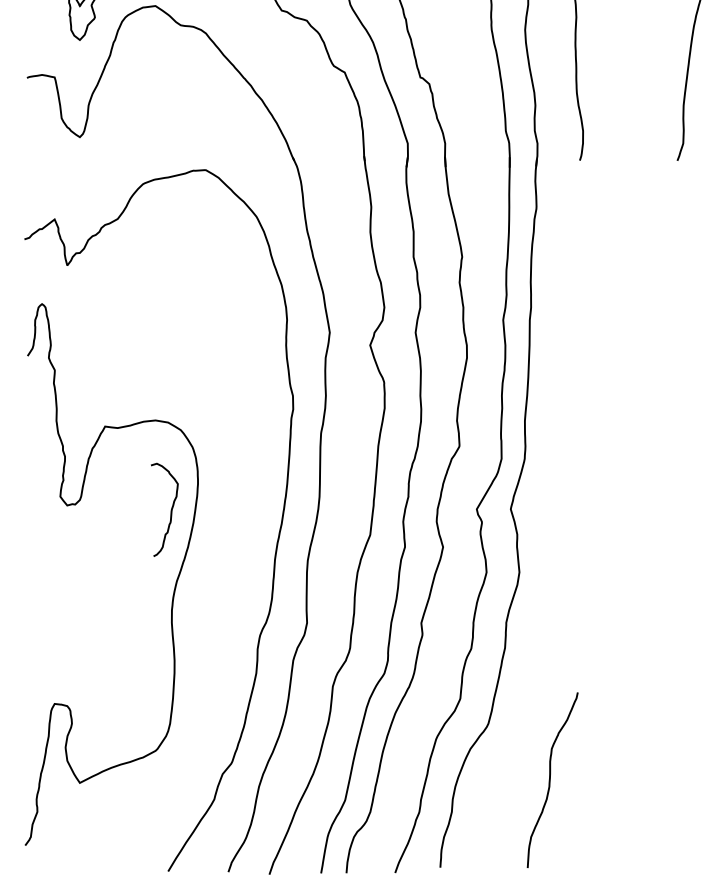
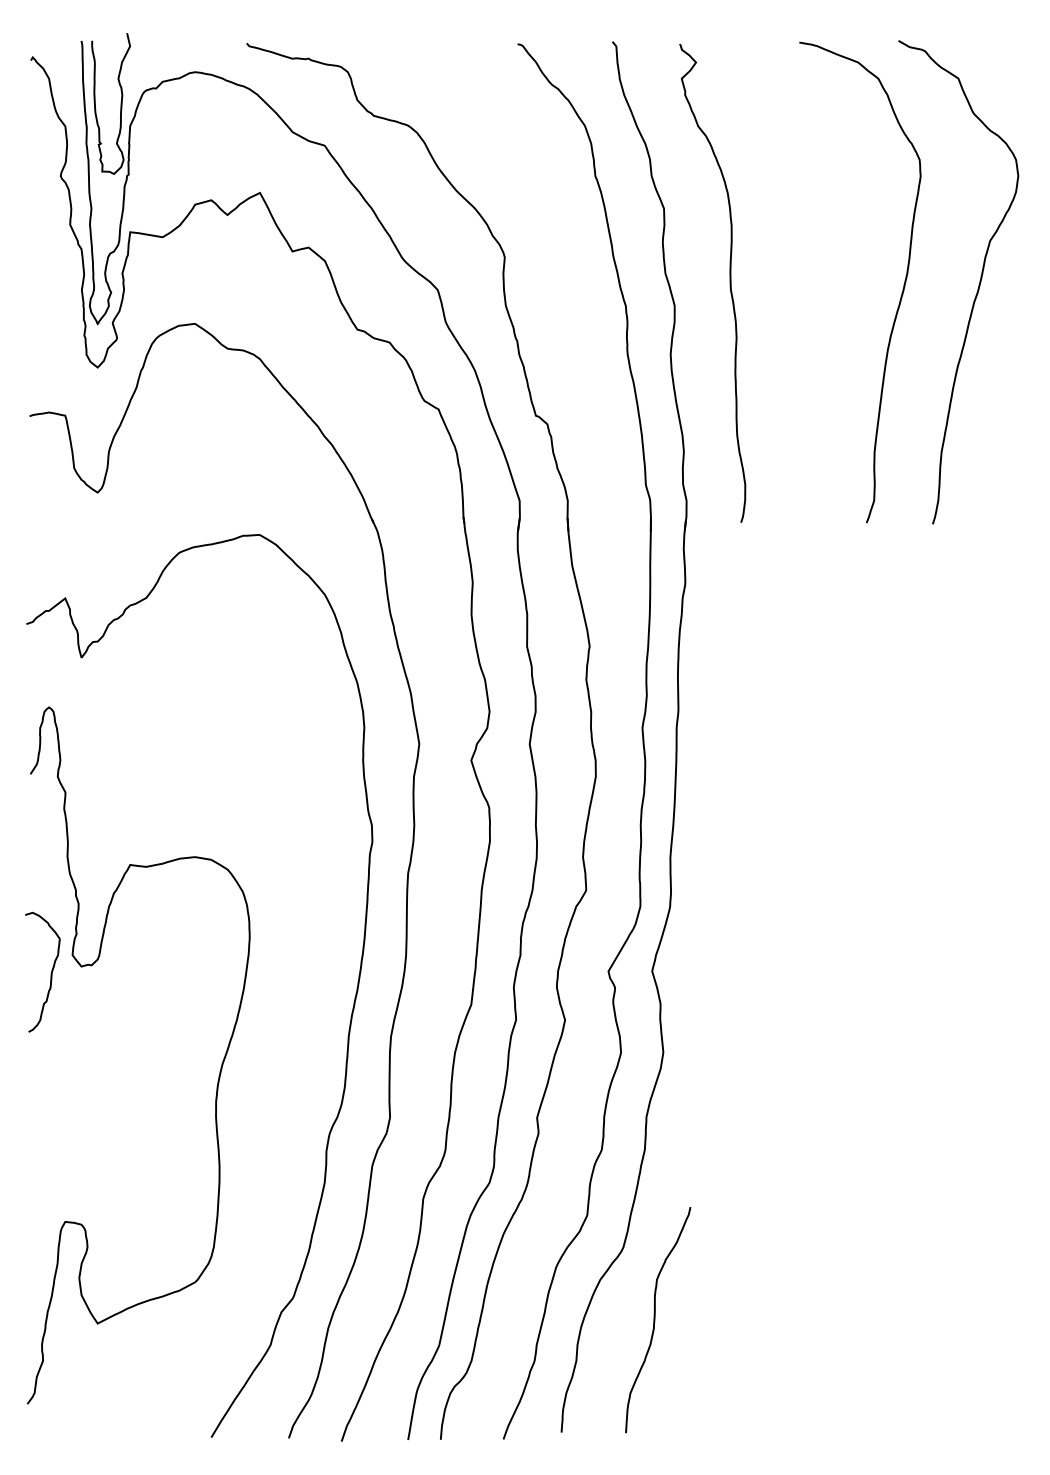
curve: (170, 510) -> (50, 973), moved
curve: (550, 780) -> (655, 1320), moved

